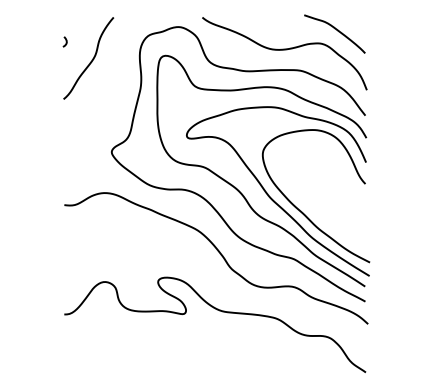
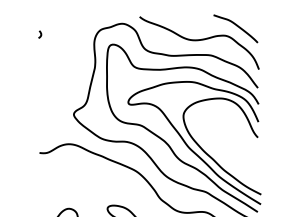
curve: (91, 60) -> (59, 48), removed

